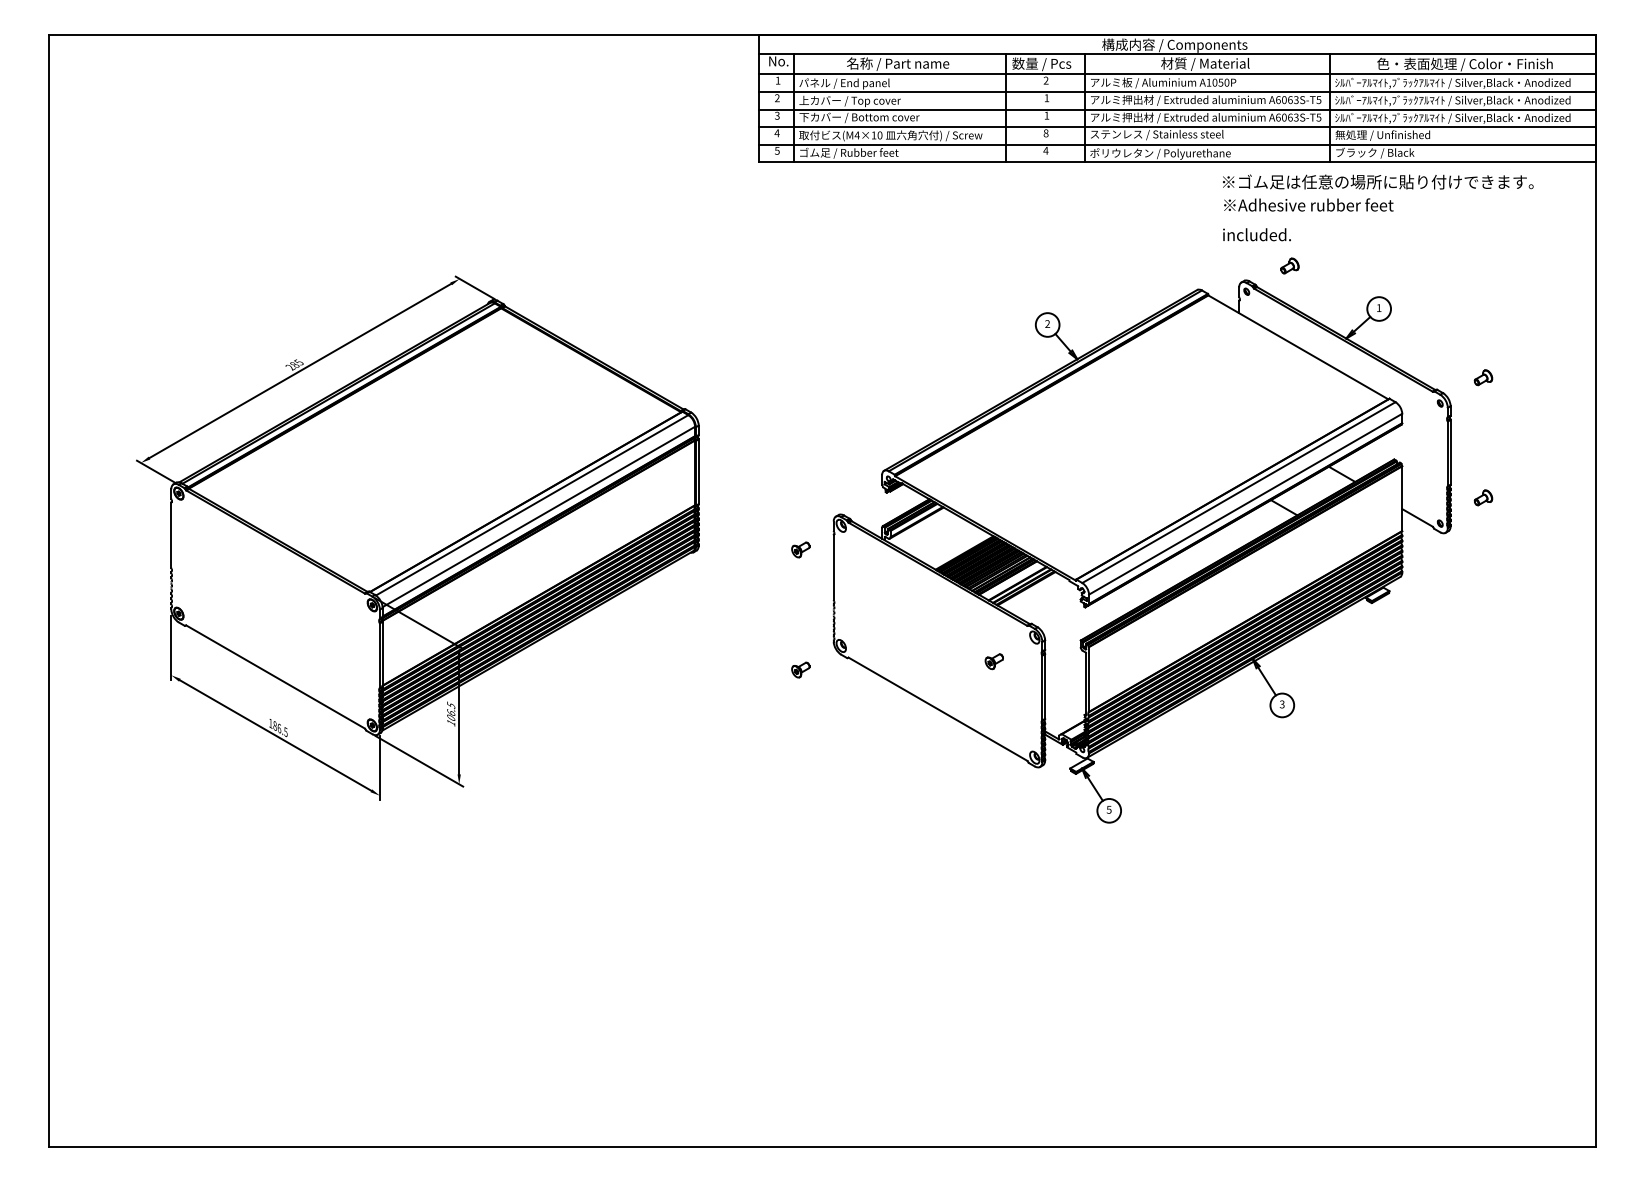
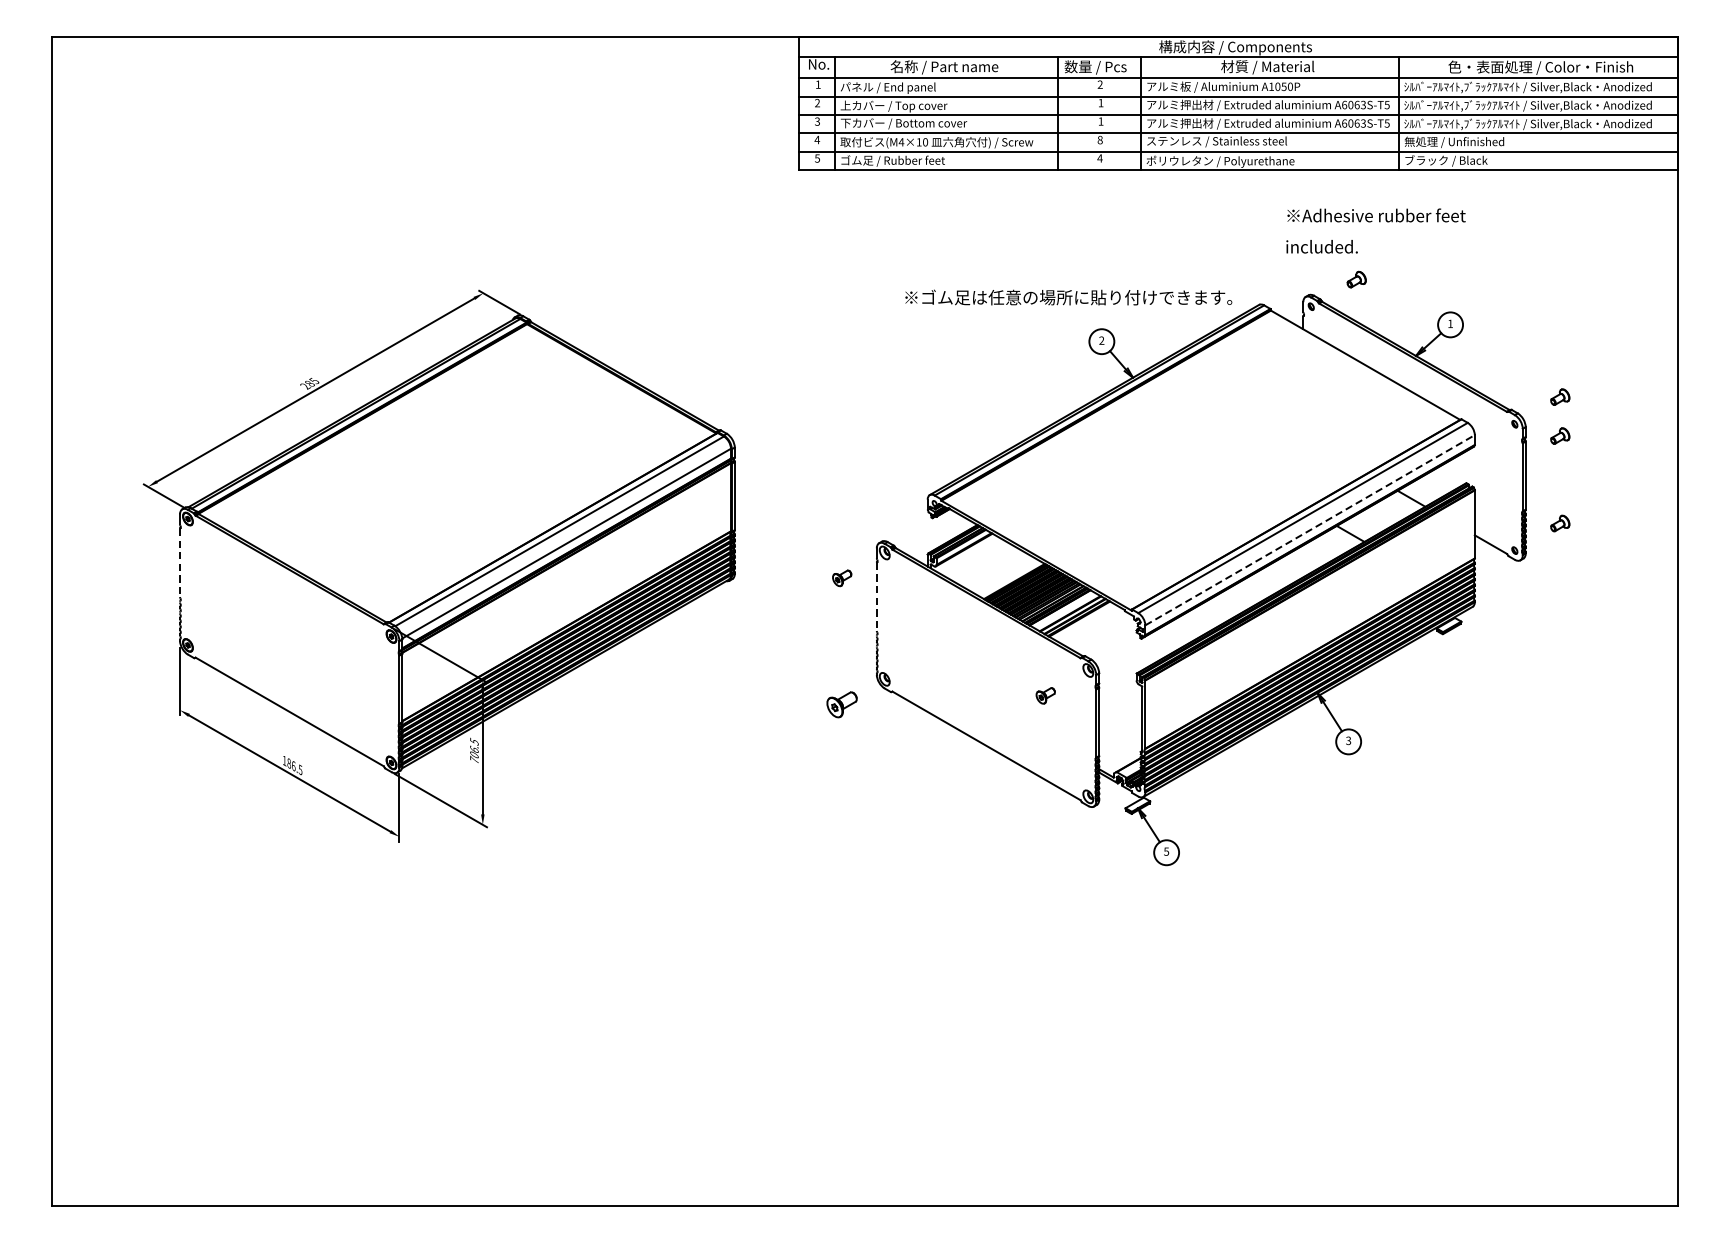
text: (1378, 181) -> (1069, 296), moved
part: (1483, 414) -> (1560, 435), added
line: (1245, 504) -> (1309, 530), solid -> dashed
line: (171, 535) -> (180, 563), solid -> dashed
line: (833, 568) -> (876, 597), solid -> dashed
part: (800, 669) -> (841, 704), size x1.6
text: (451, 722) -> (474, 759), 106.5 -> 706.5

